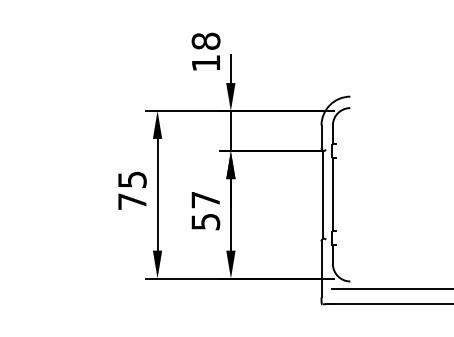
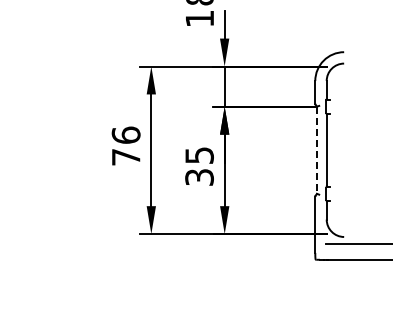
text: (132, 179) -> (126, 135), 75 -> 76
line: (323, 194) -> (317, 150), solid -> dashed
text: (205, 210) -> (199, 166), 57 -> 35

